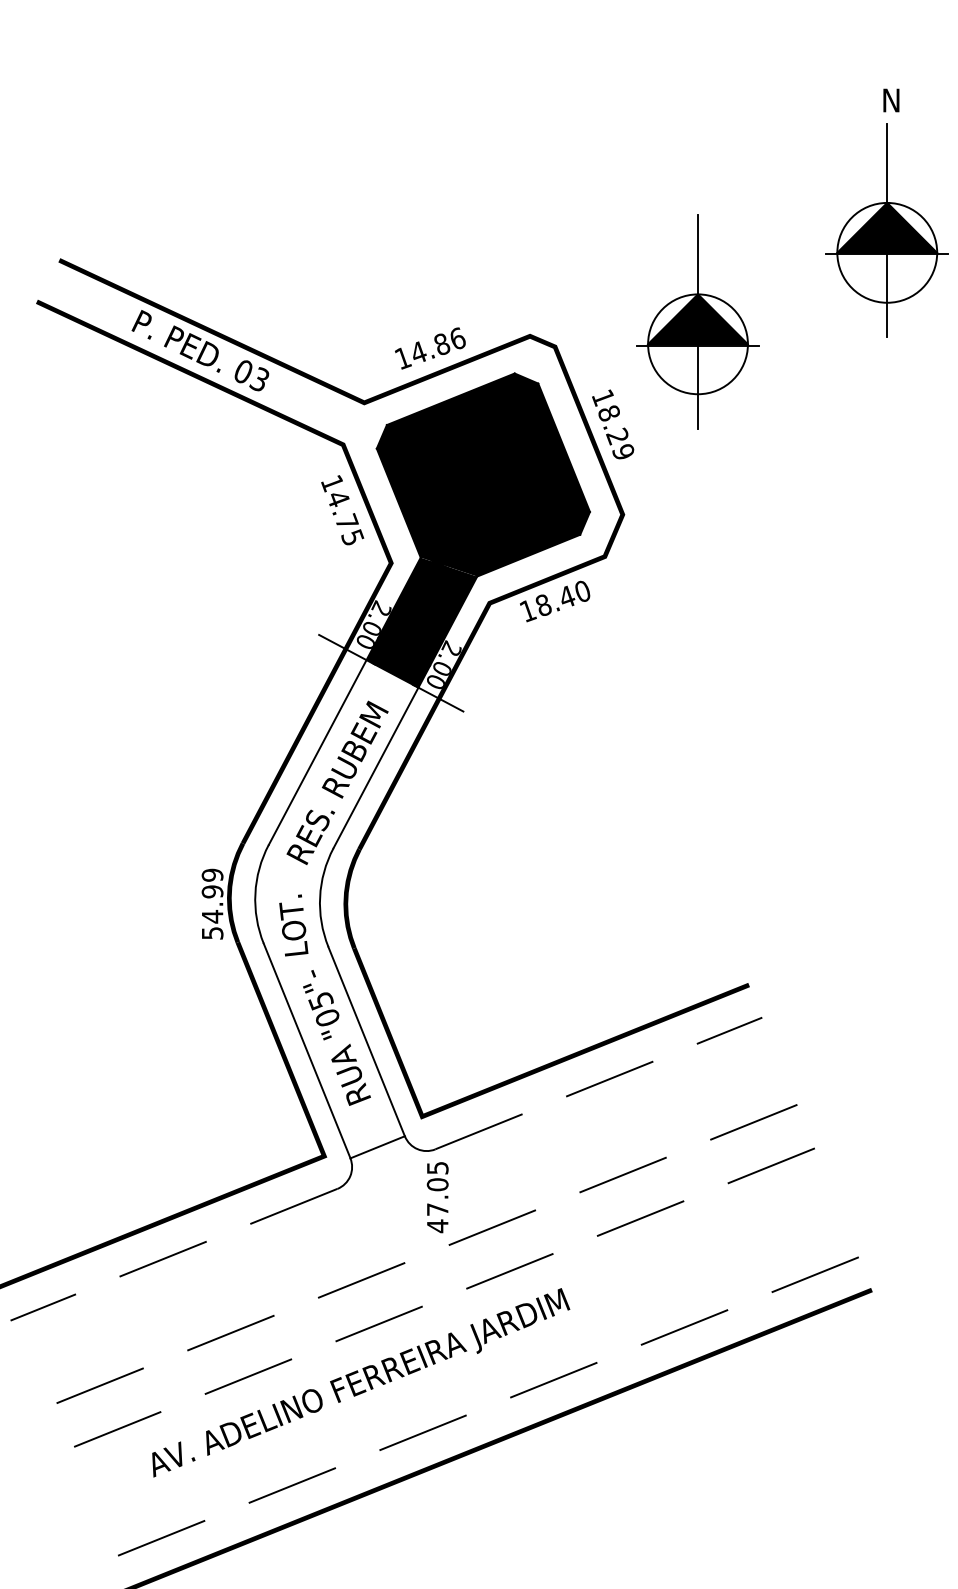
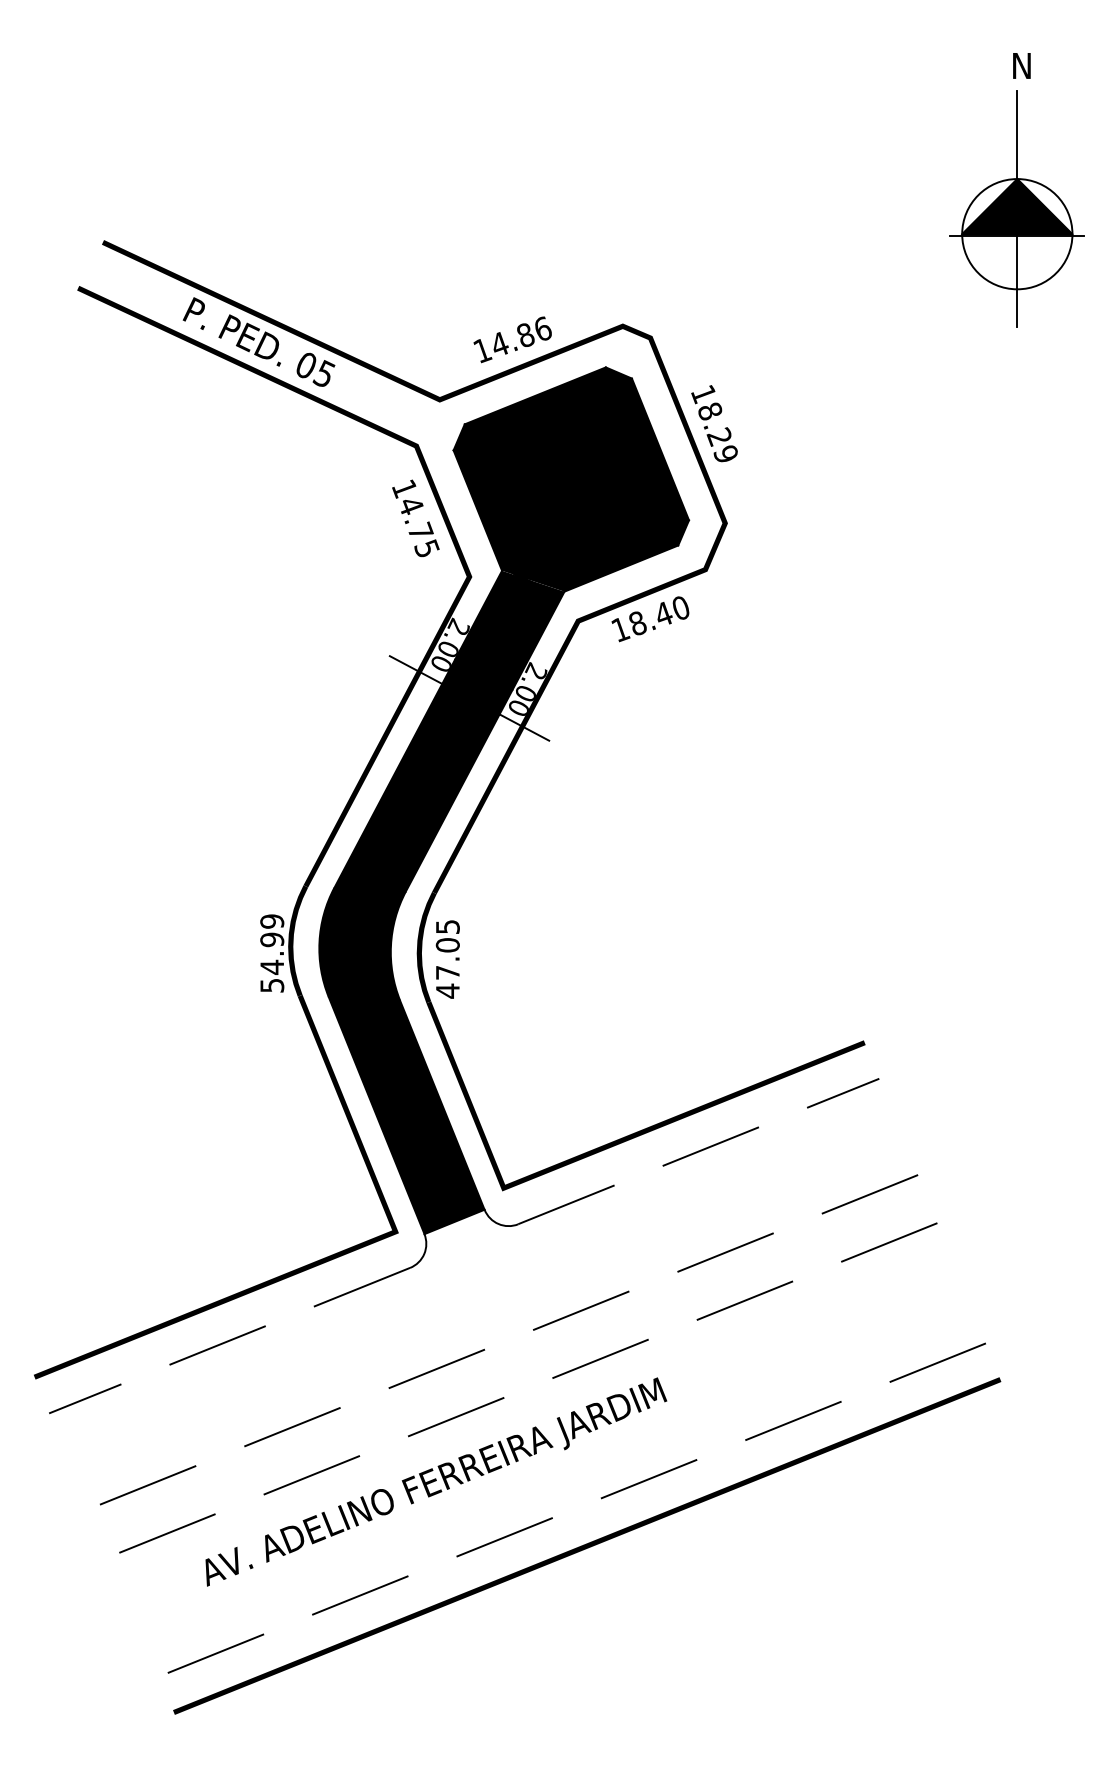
part: (697, 321) -> (807, 309), removed
text: (262, 379) -> (327, 373), 03 -> 05
fill: (336, 908) -> (409, 958), added
text: (437, 1197) -> (447, 959), moved

